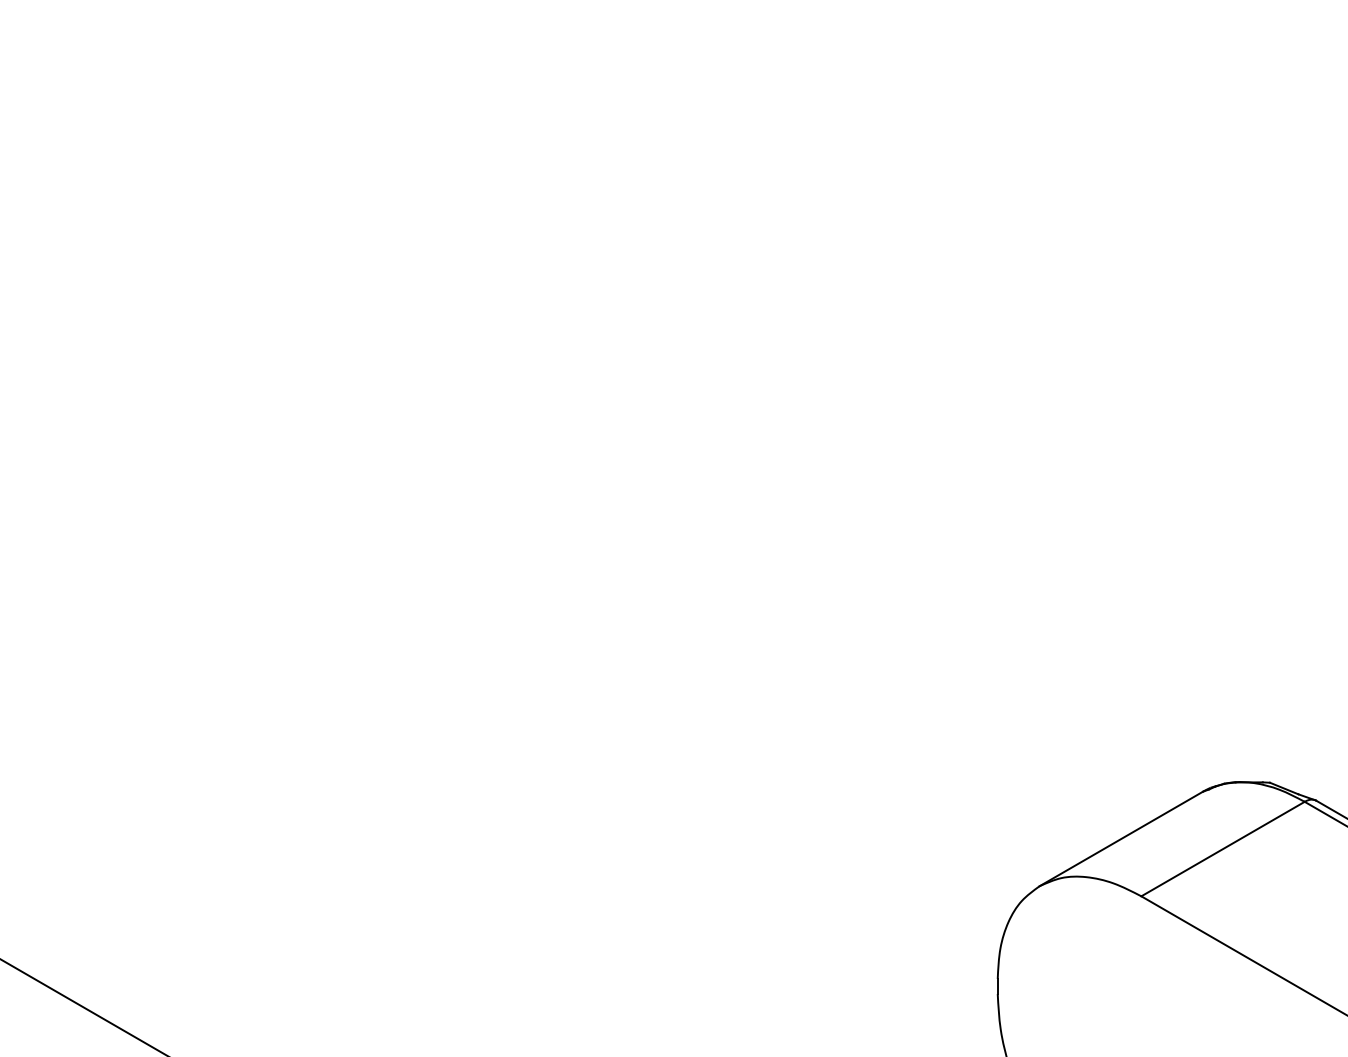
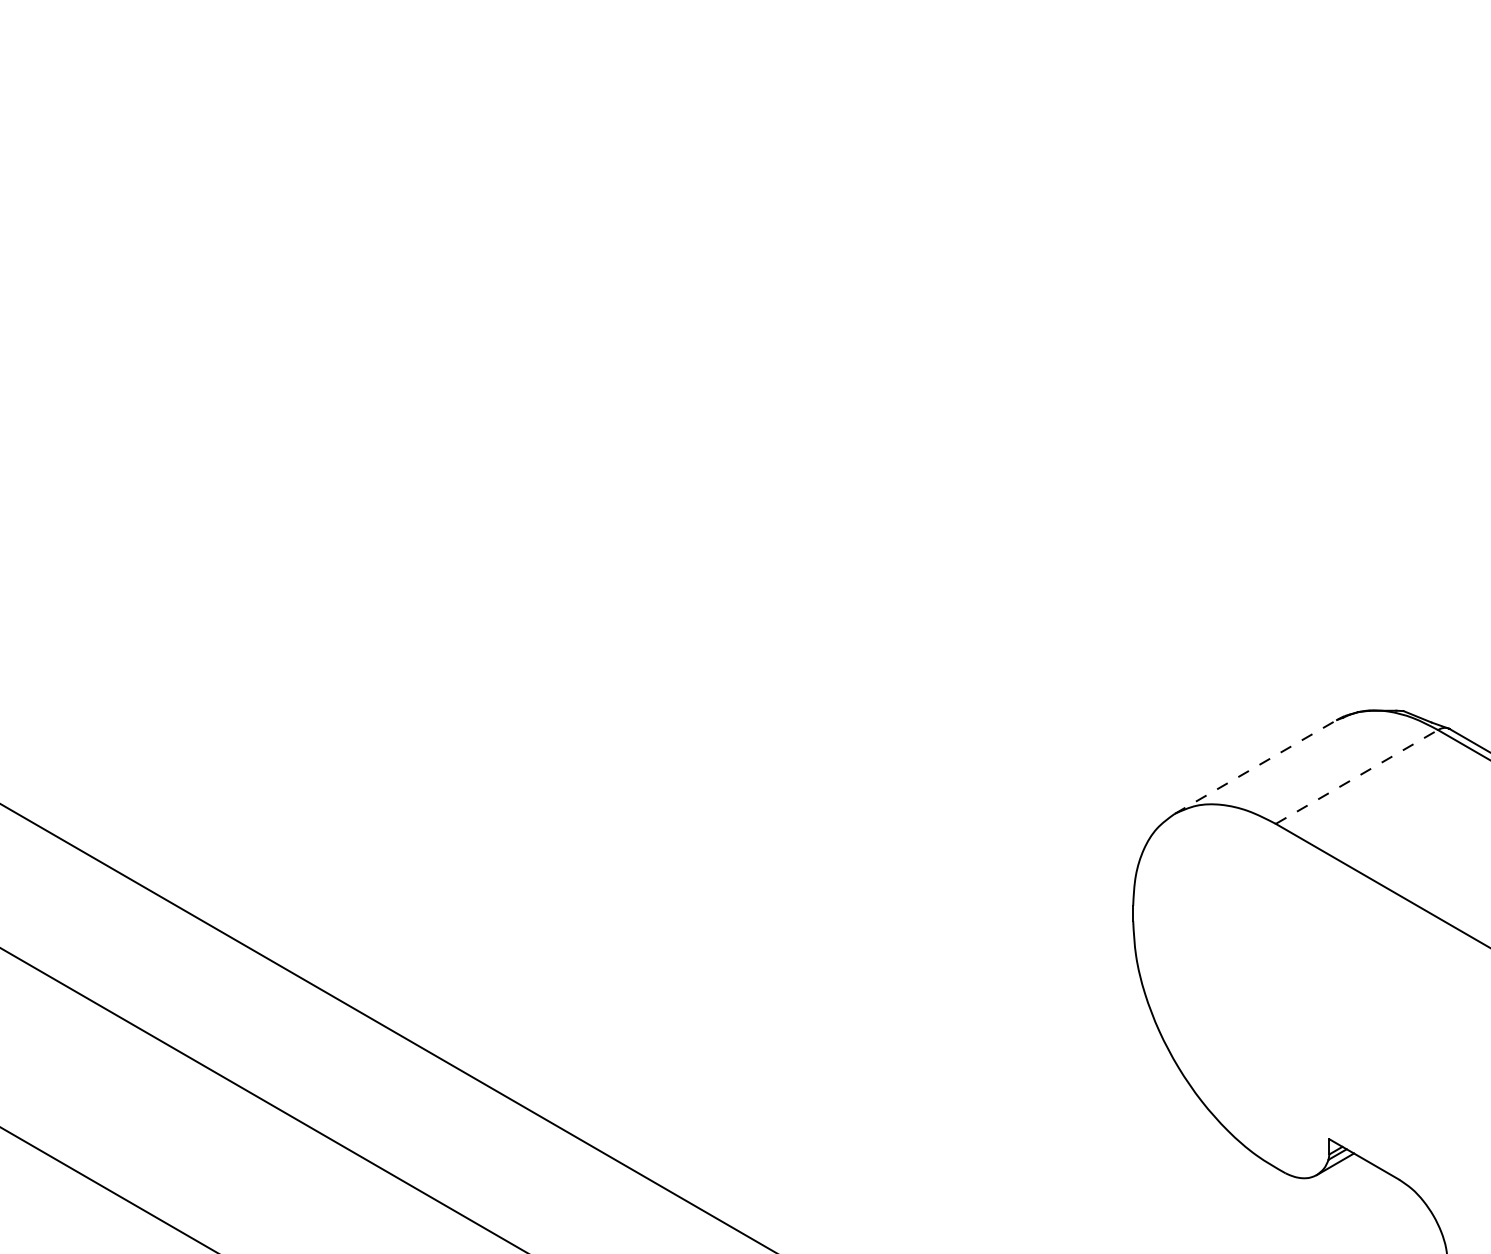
line: (1120, 838) -> (1255, 766), solid -> dashed
line: (1222, 848) -> (1356, 776), solid -> dashed

